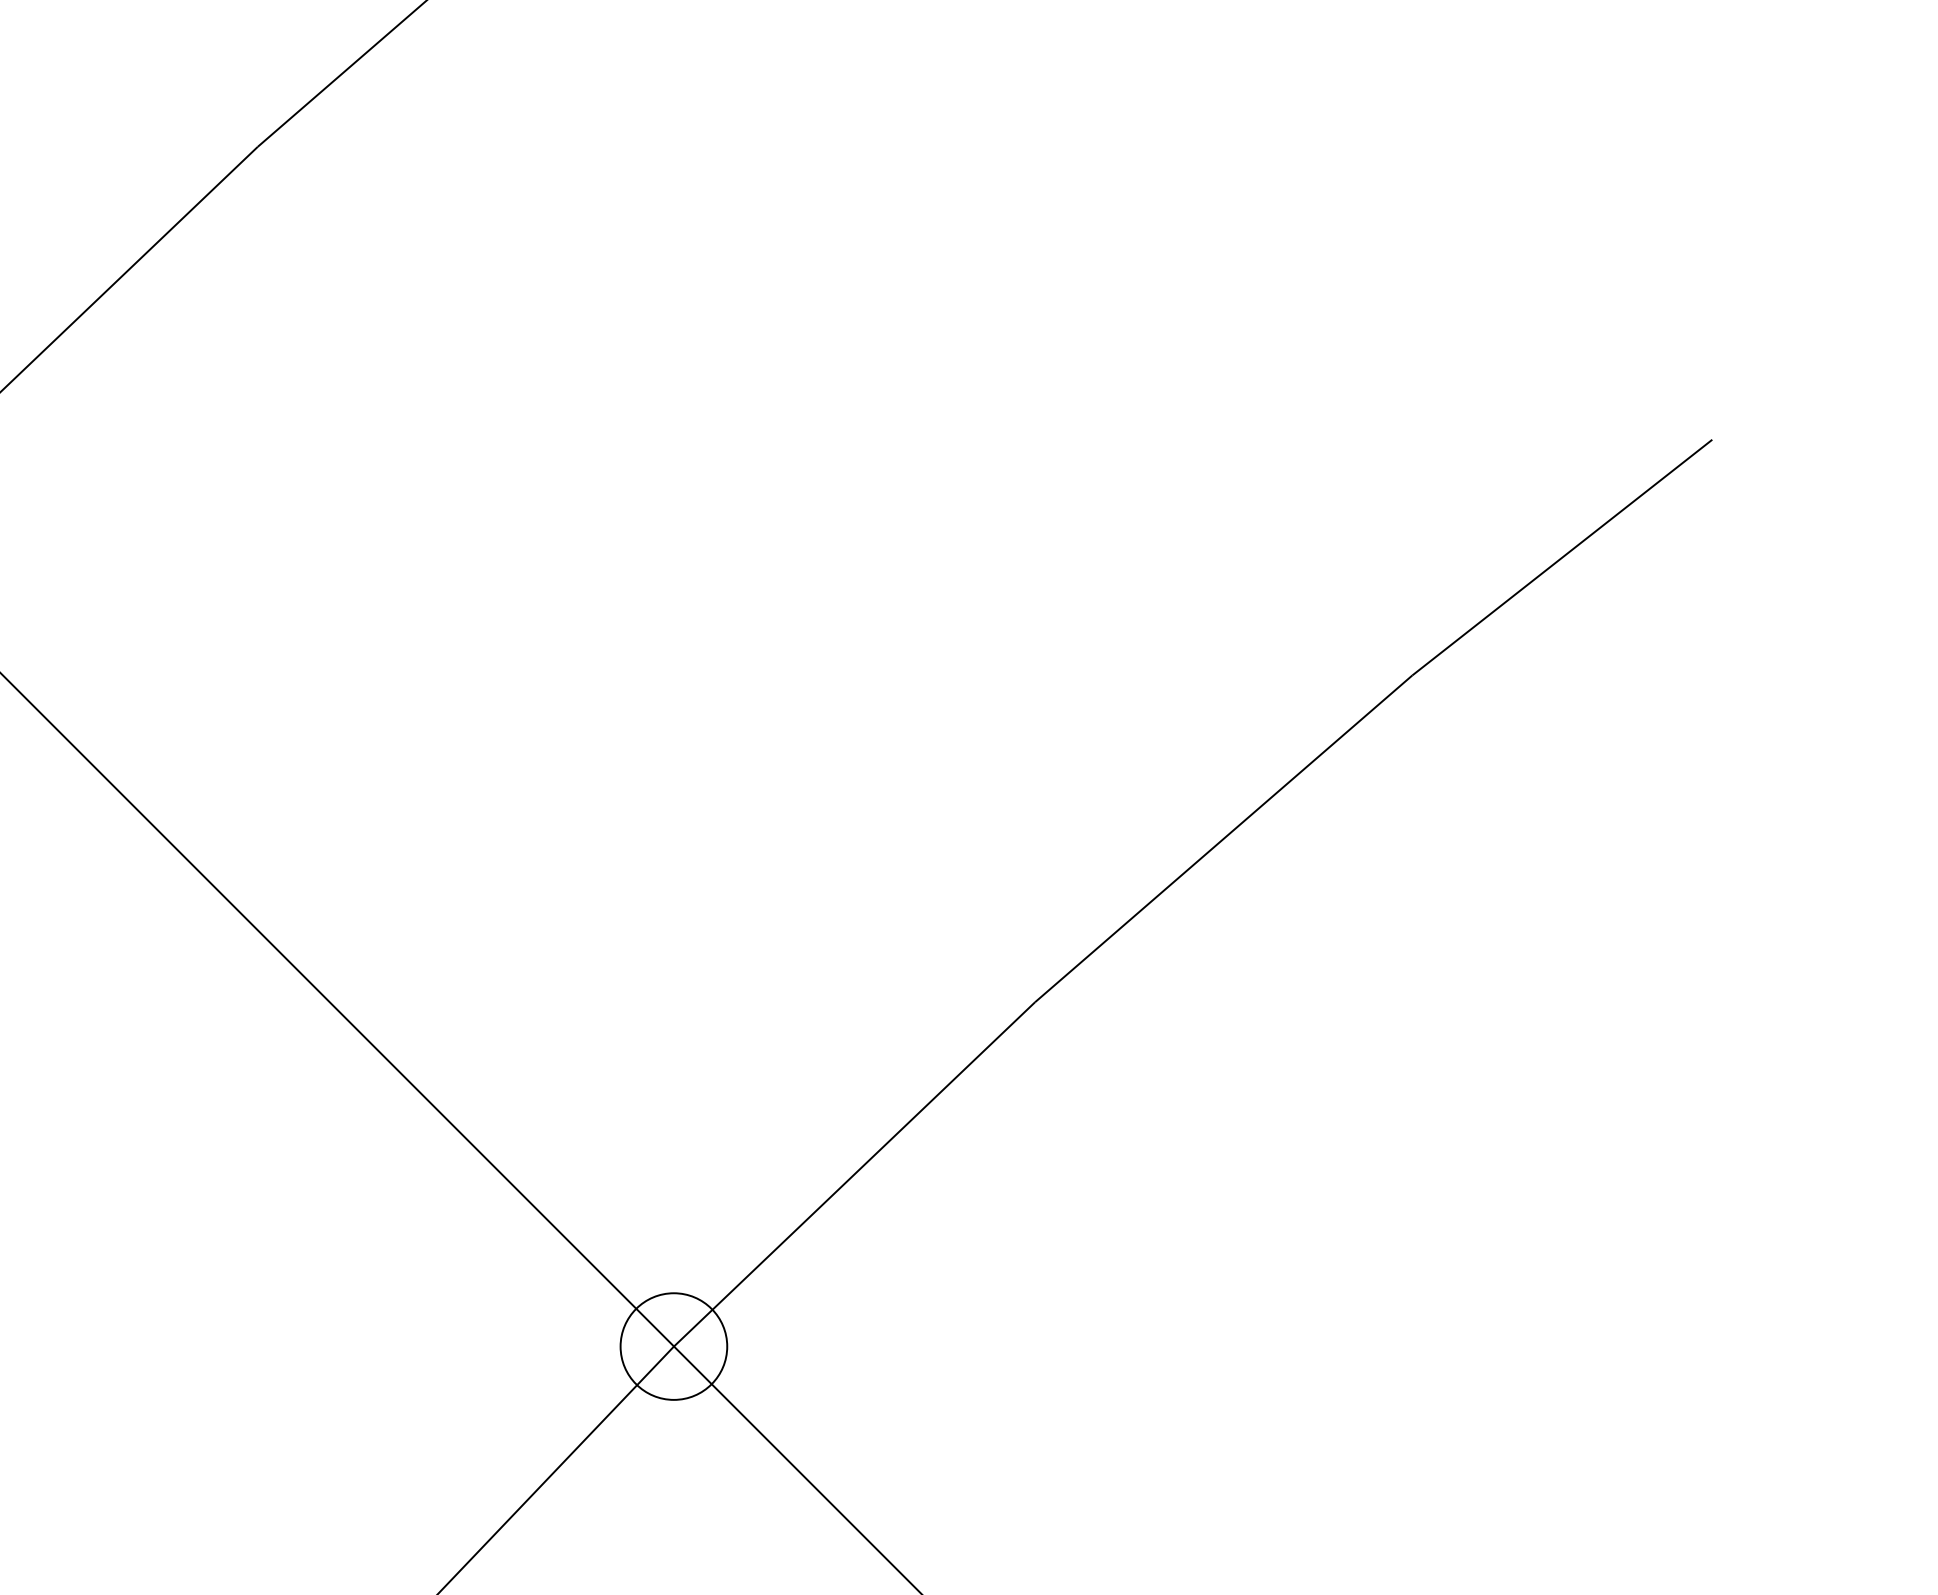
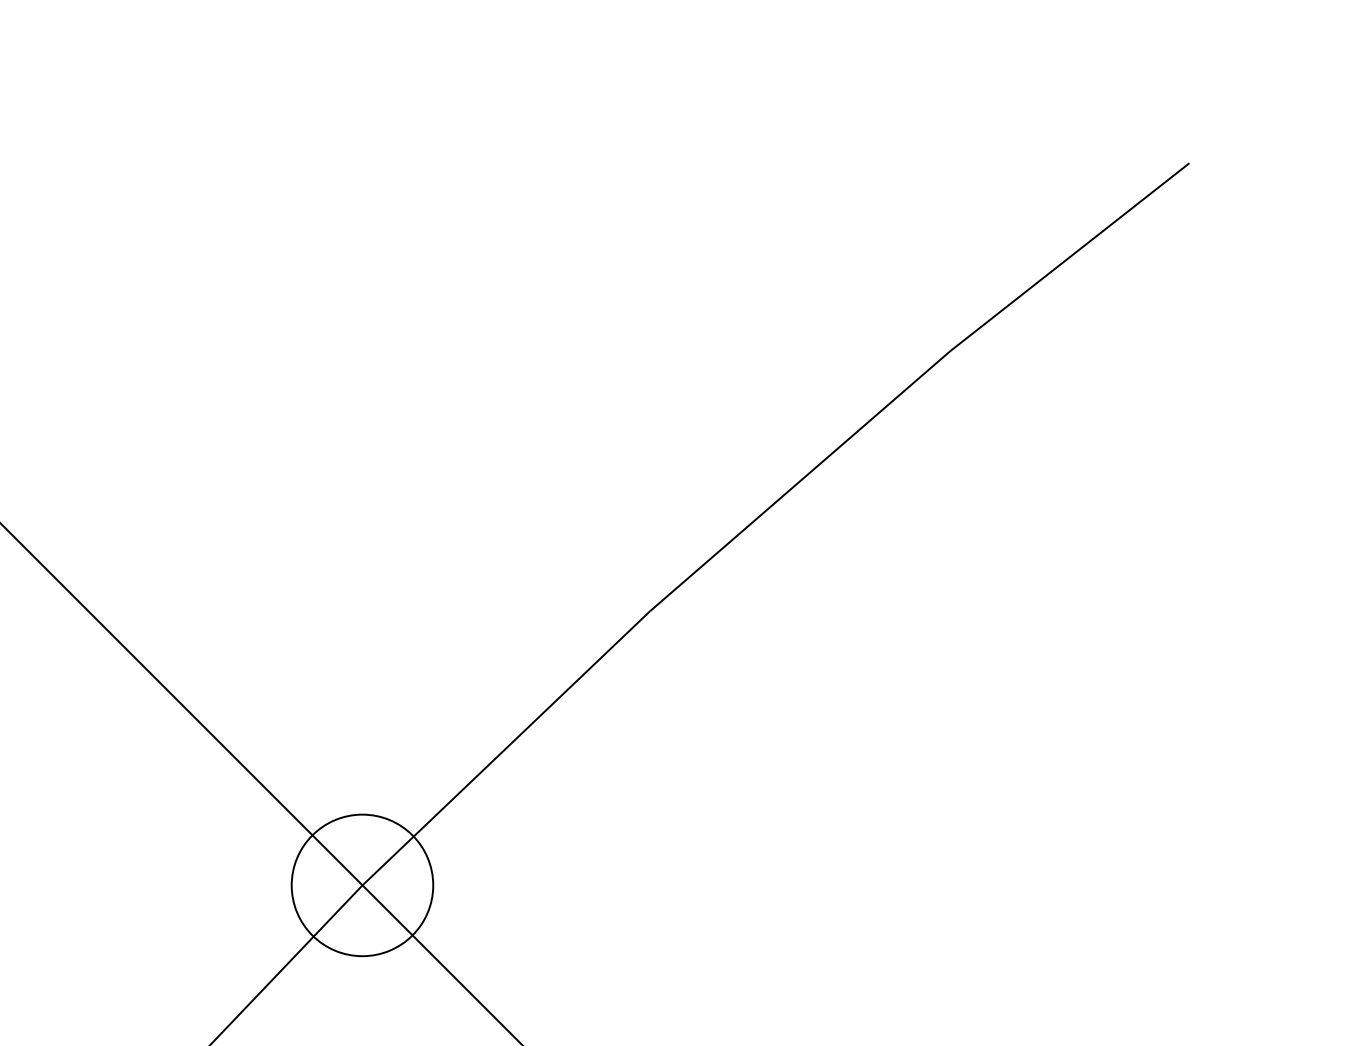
circle: (673, 1346) -> (362, 885), size x1.67

